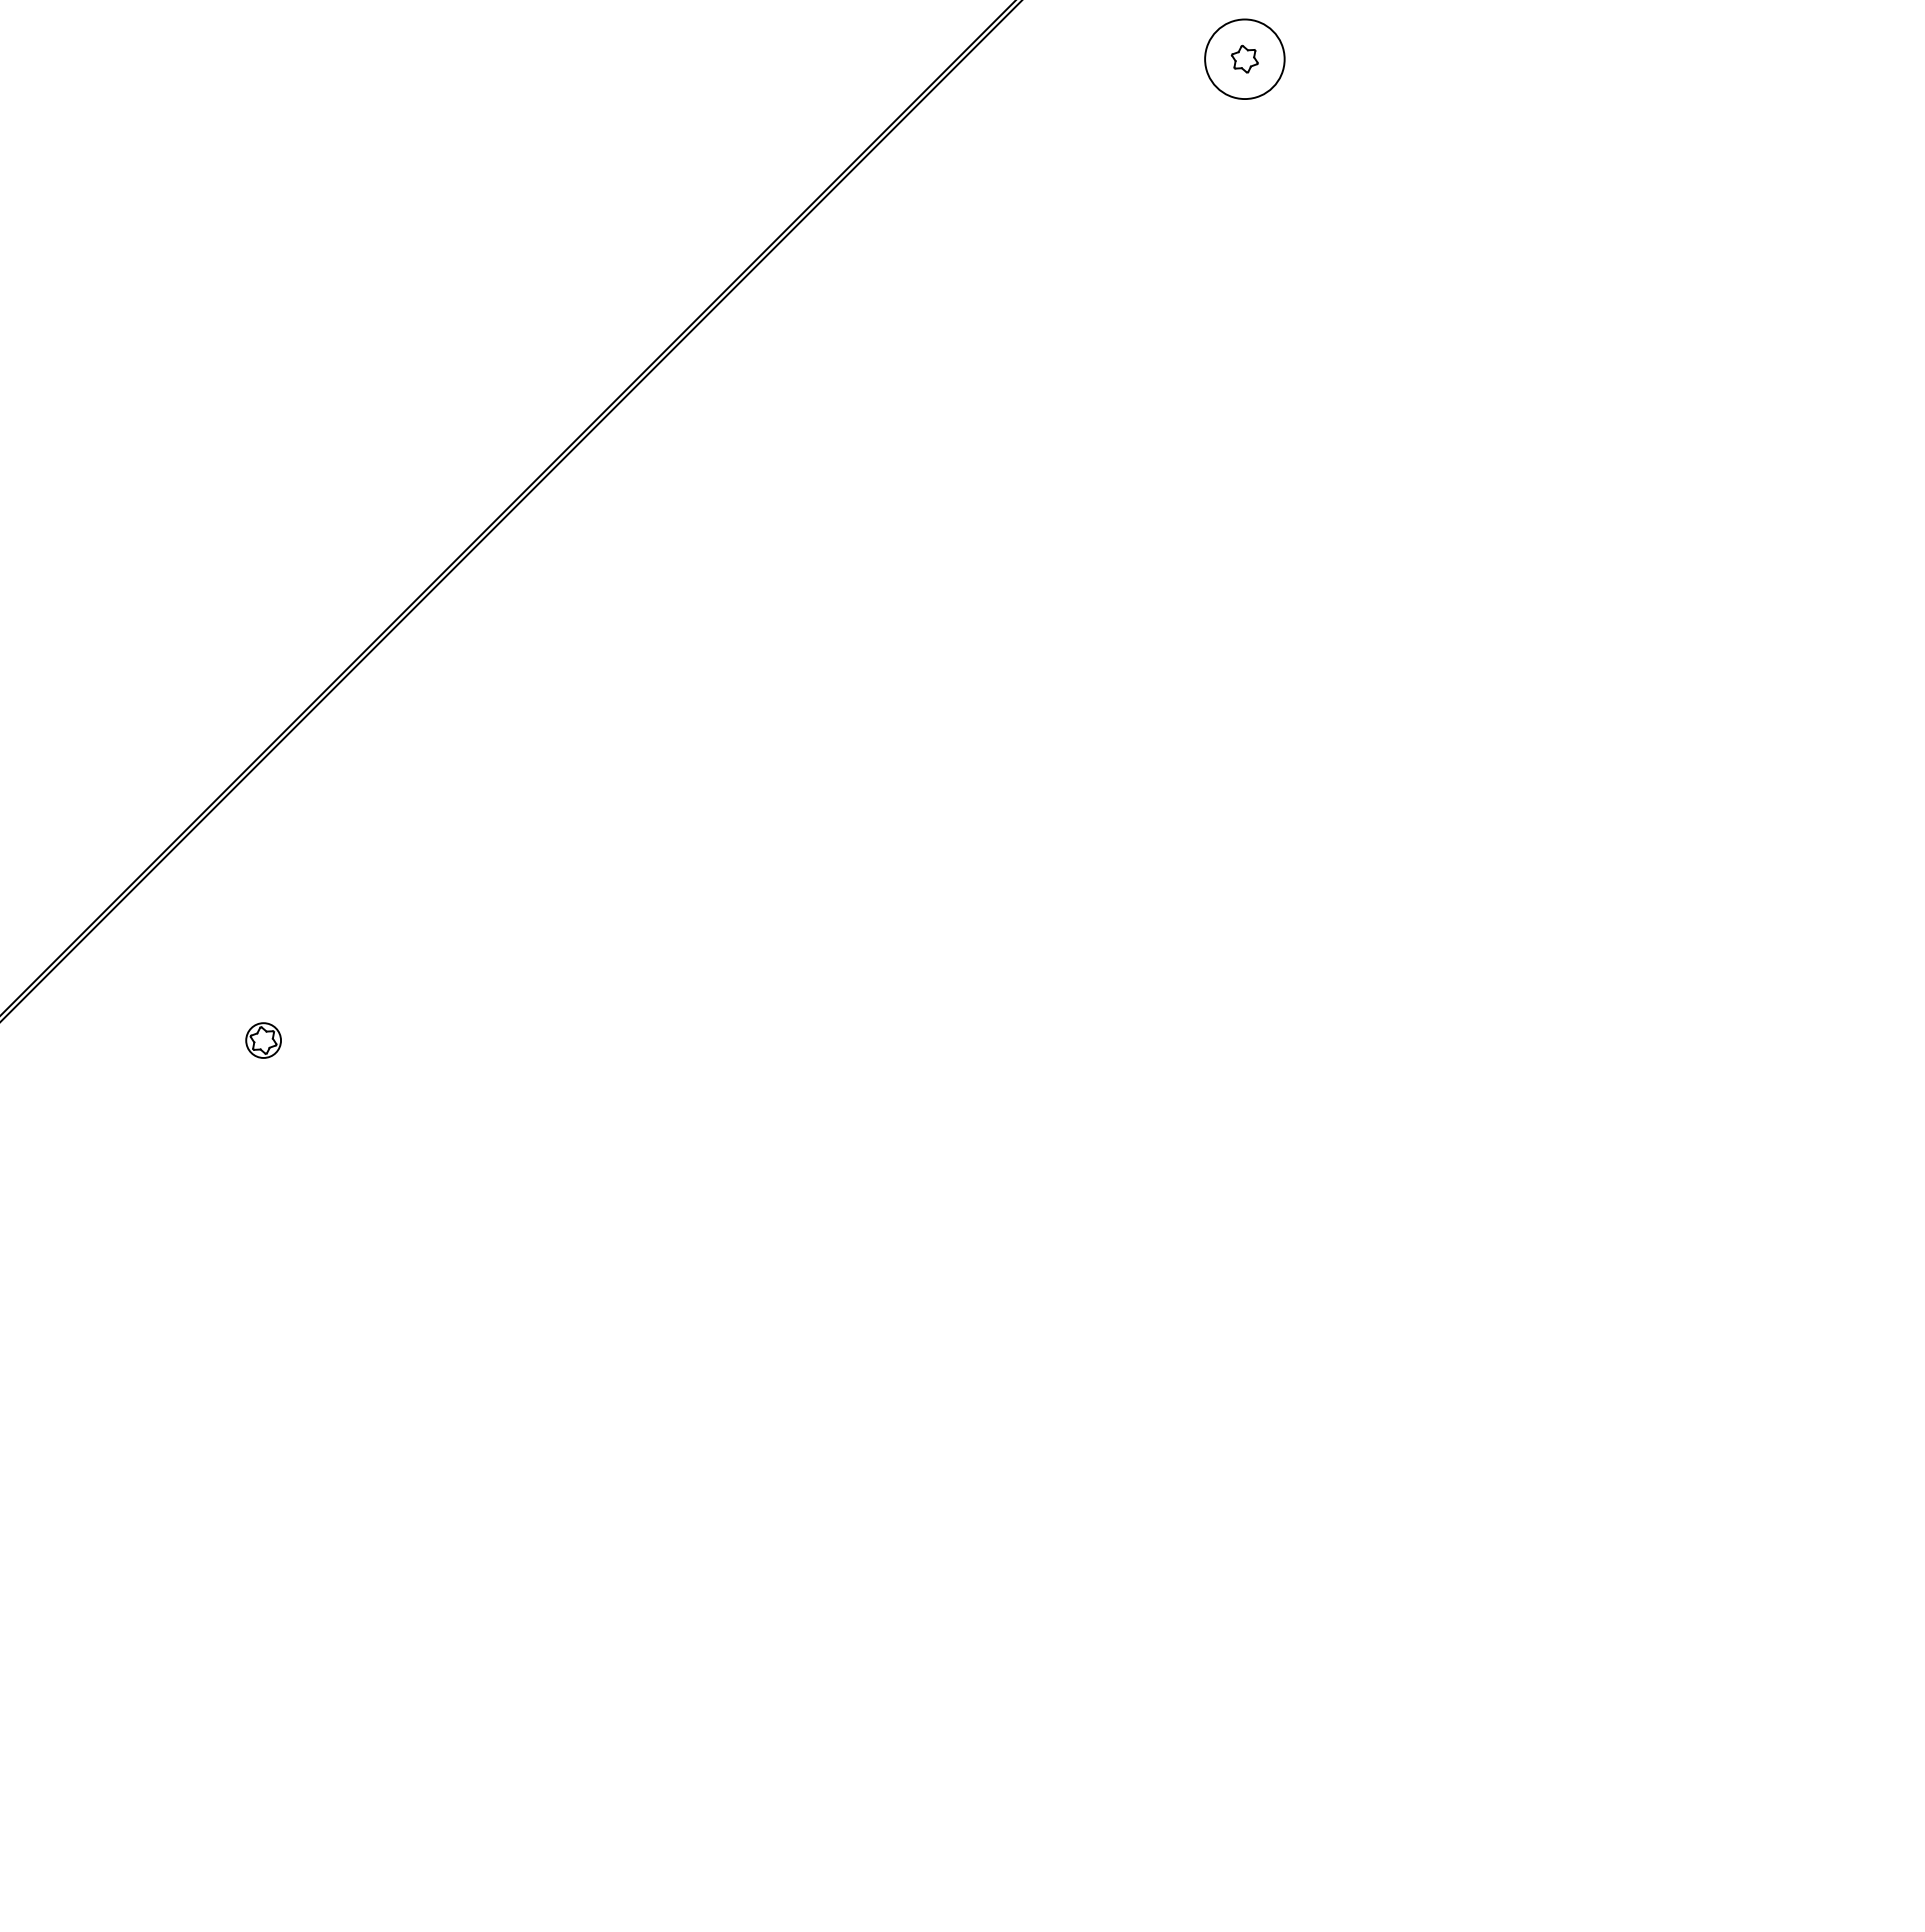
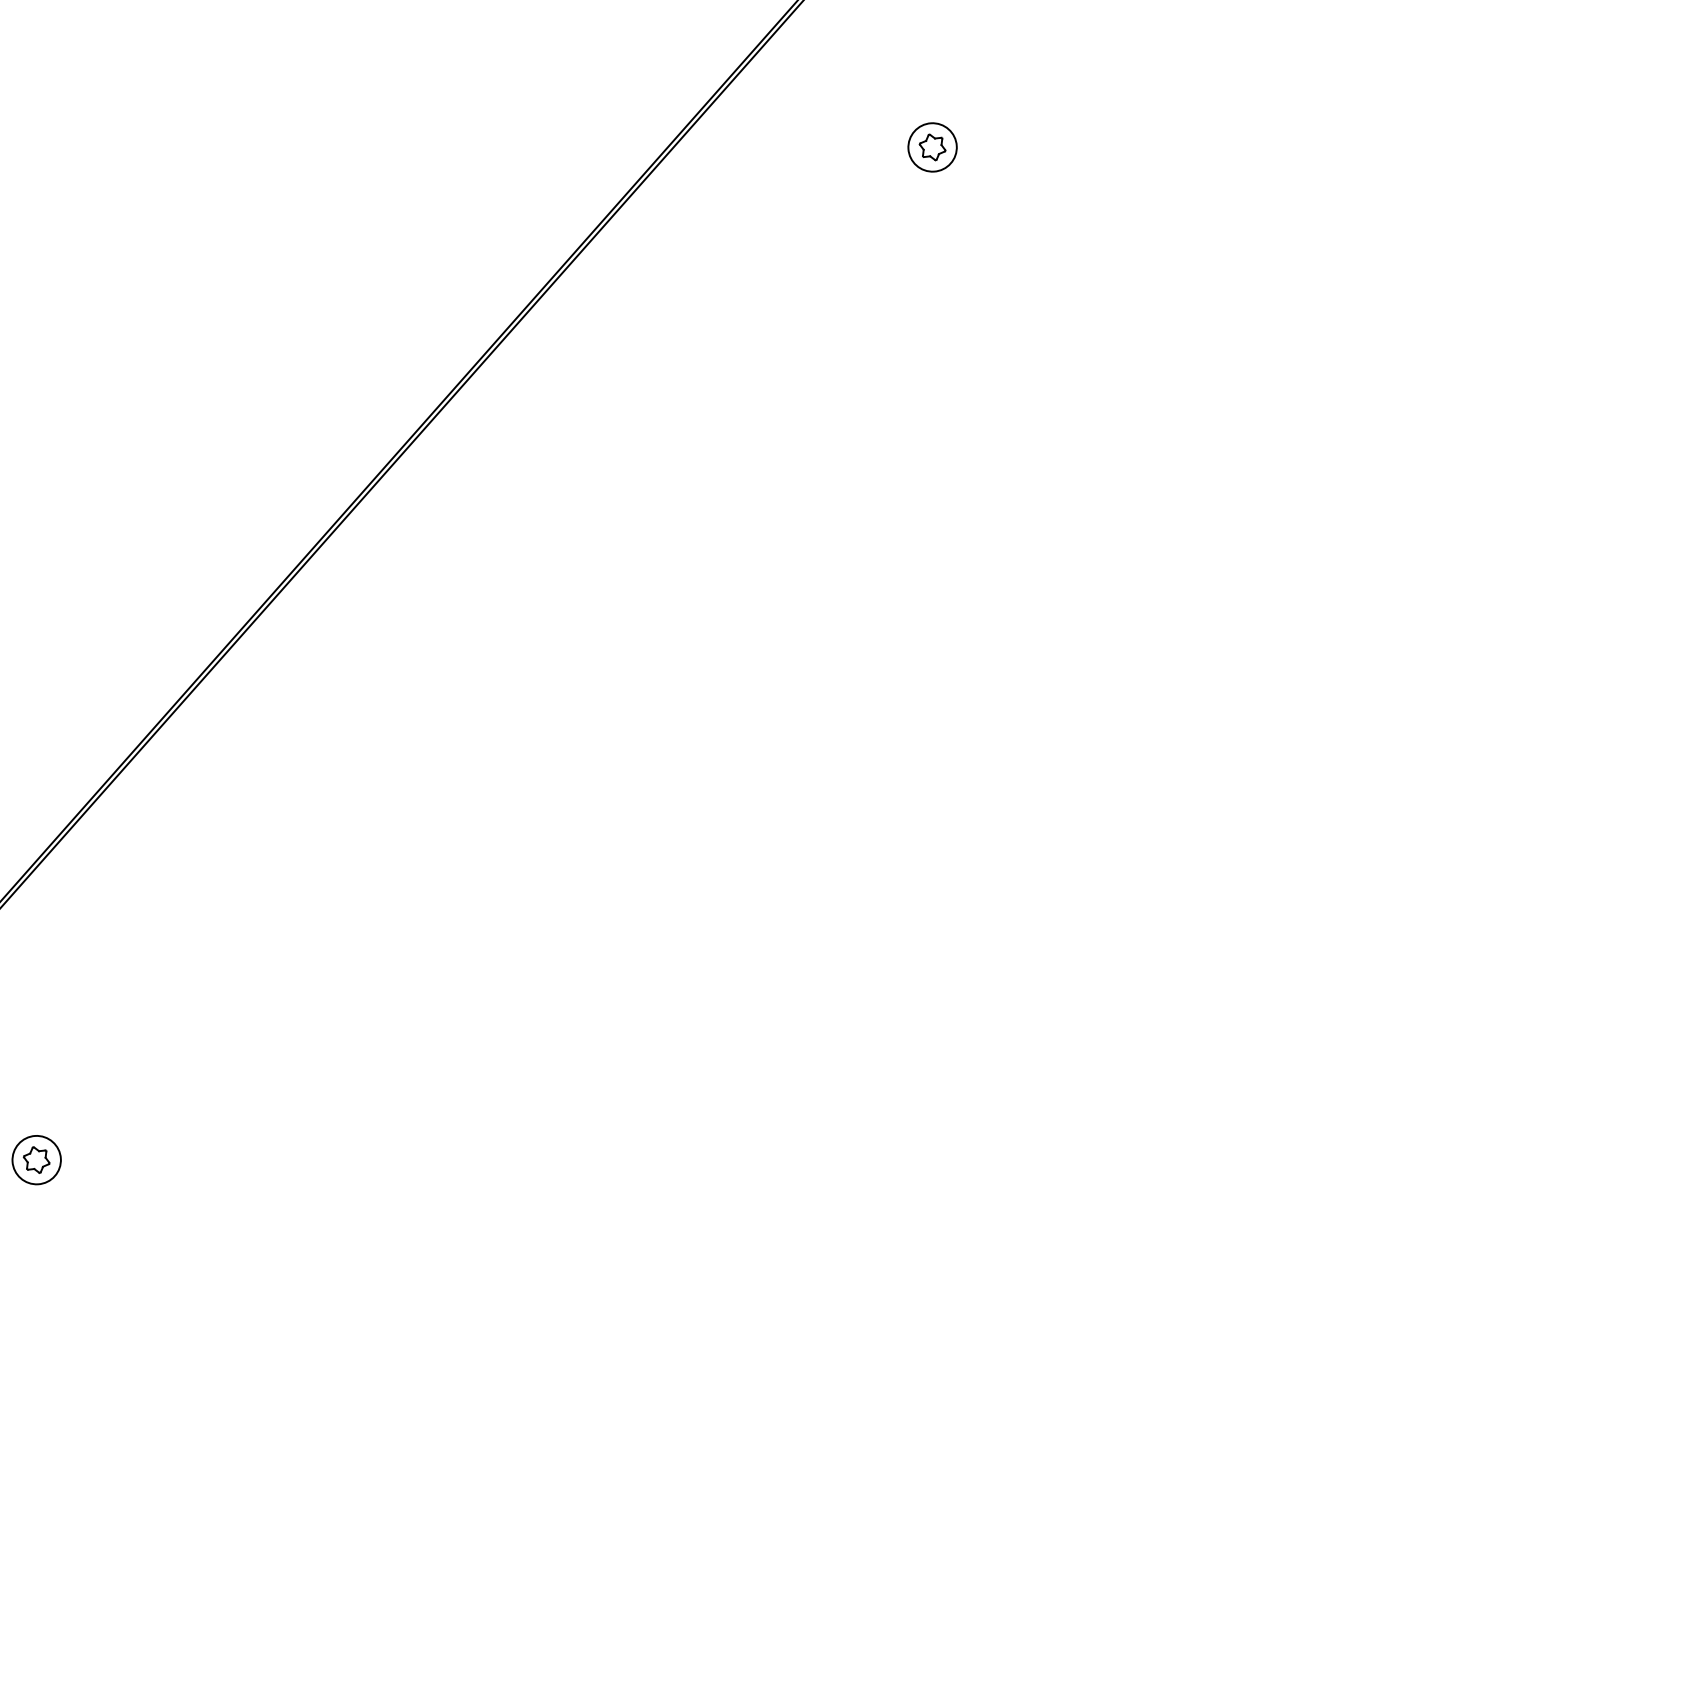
circle: (1244, 59) -> (932, 147), size x0.62
circle: (263, 1040) -> (36, 1160), size x1.43

